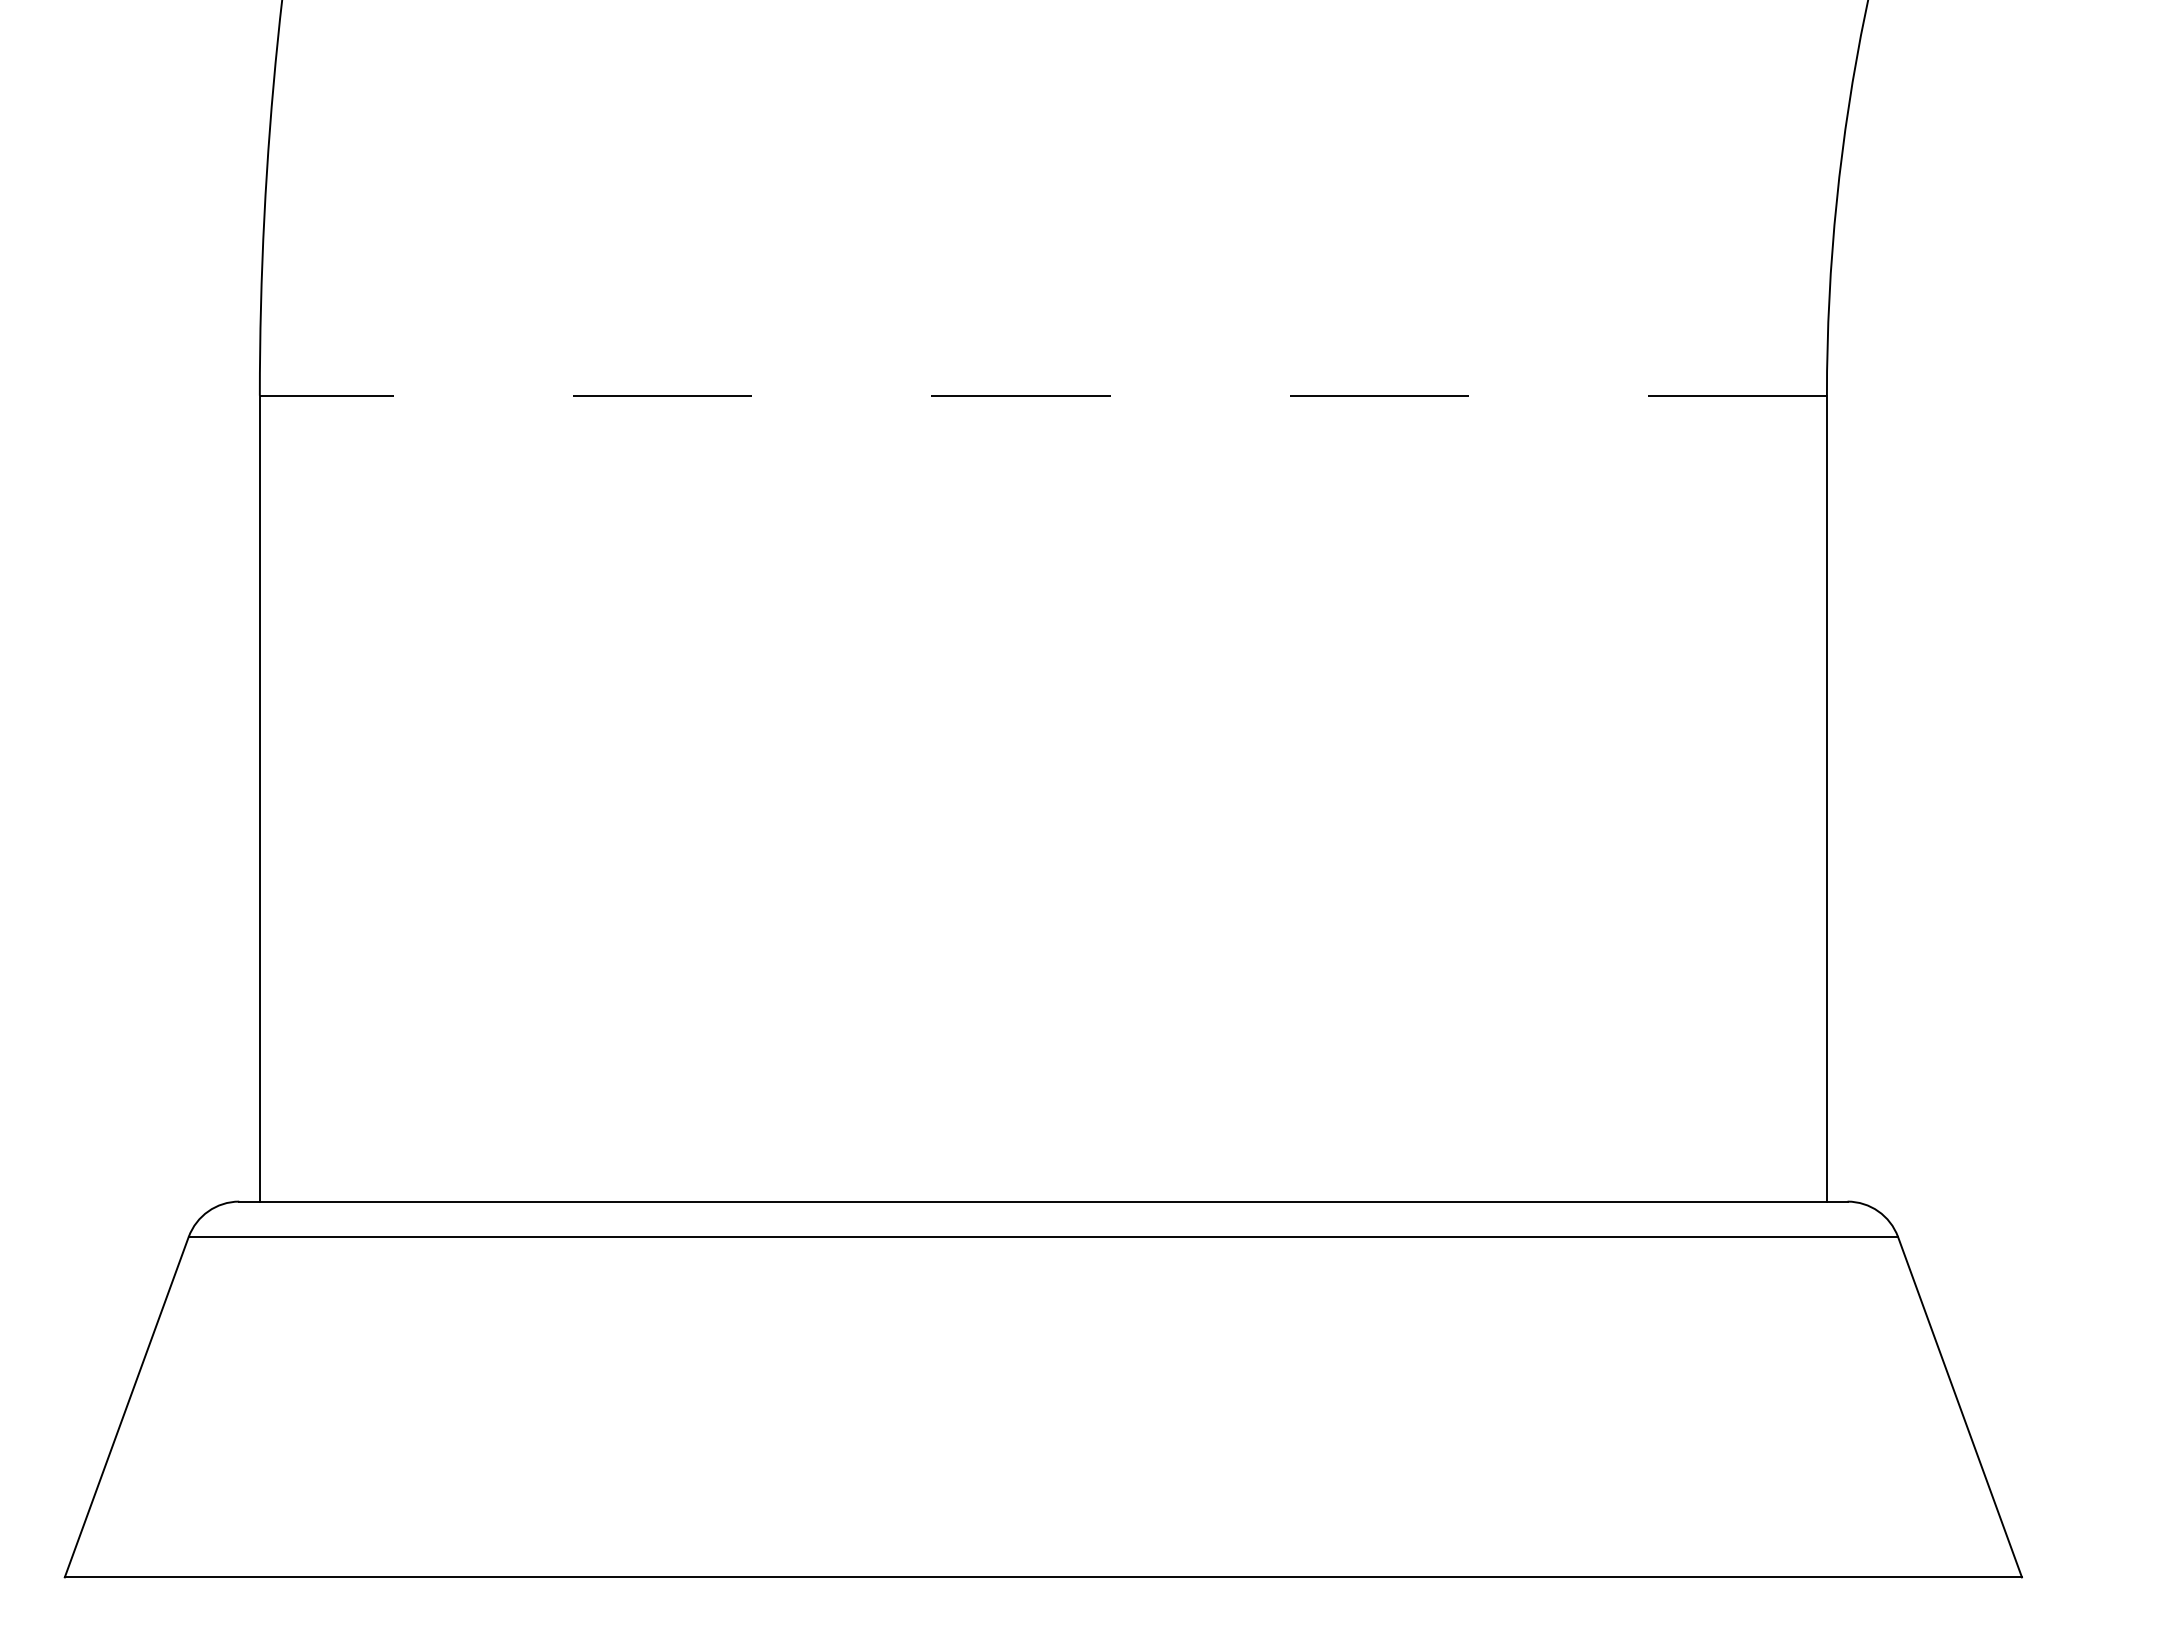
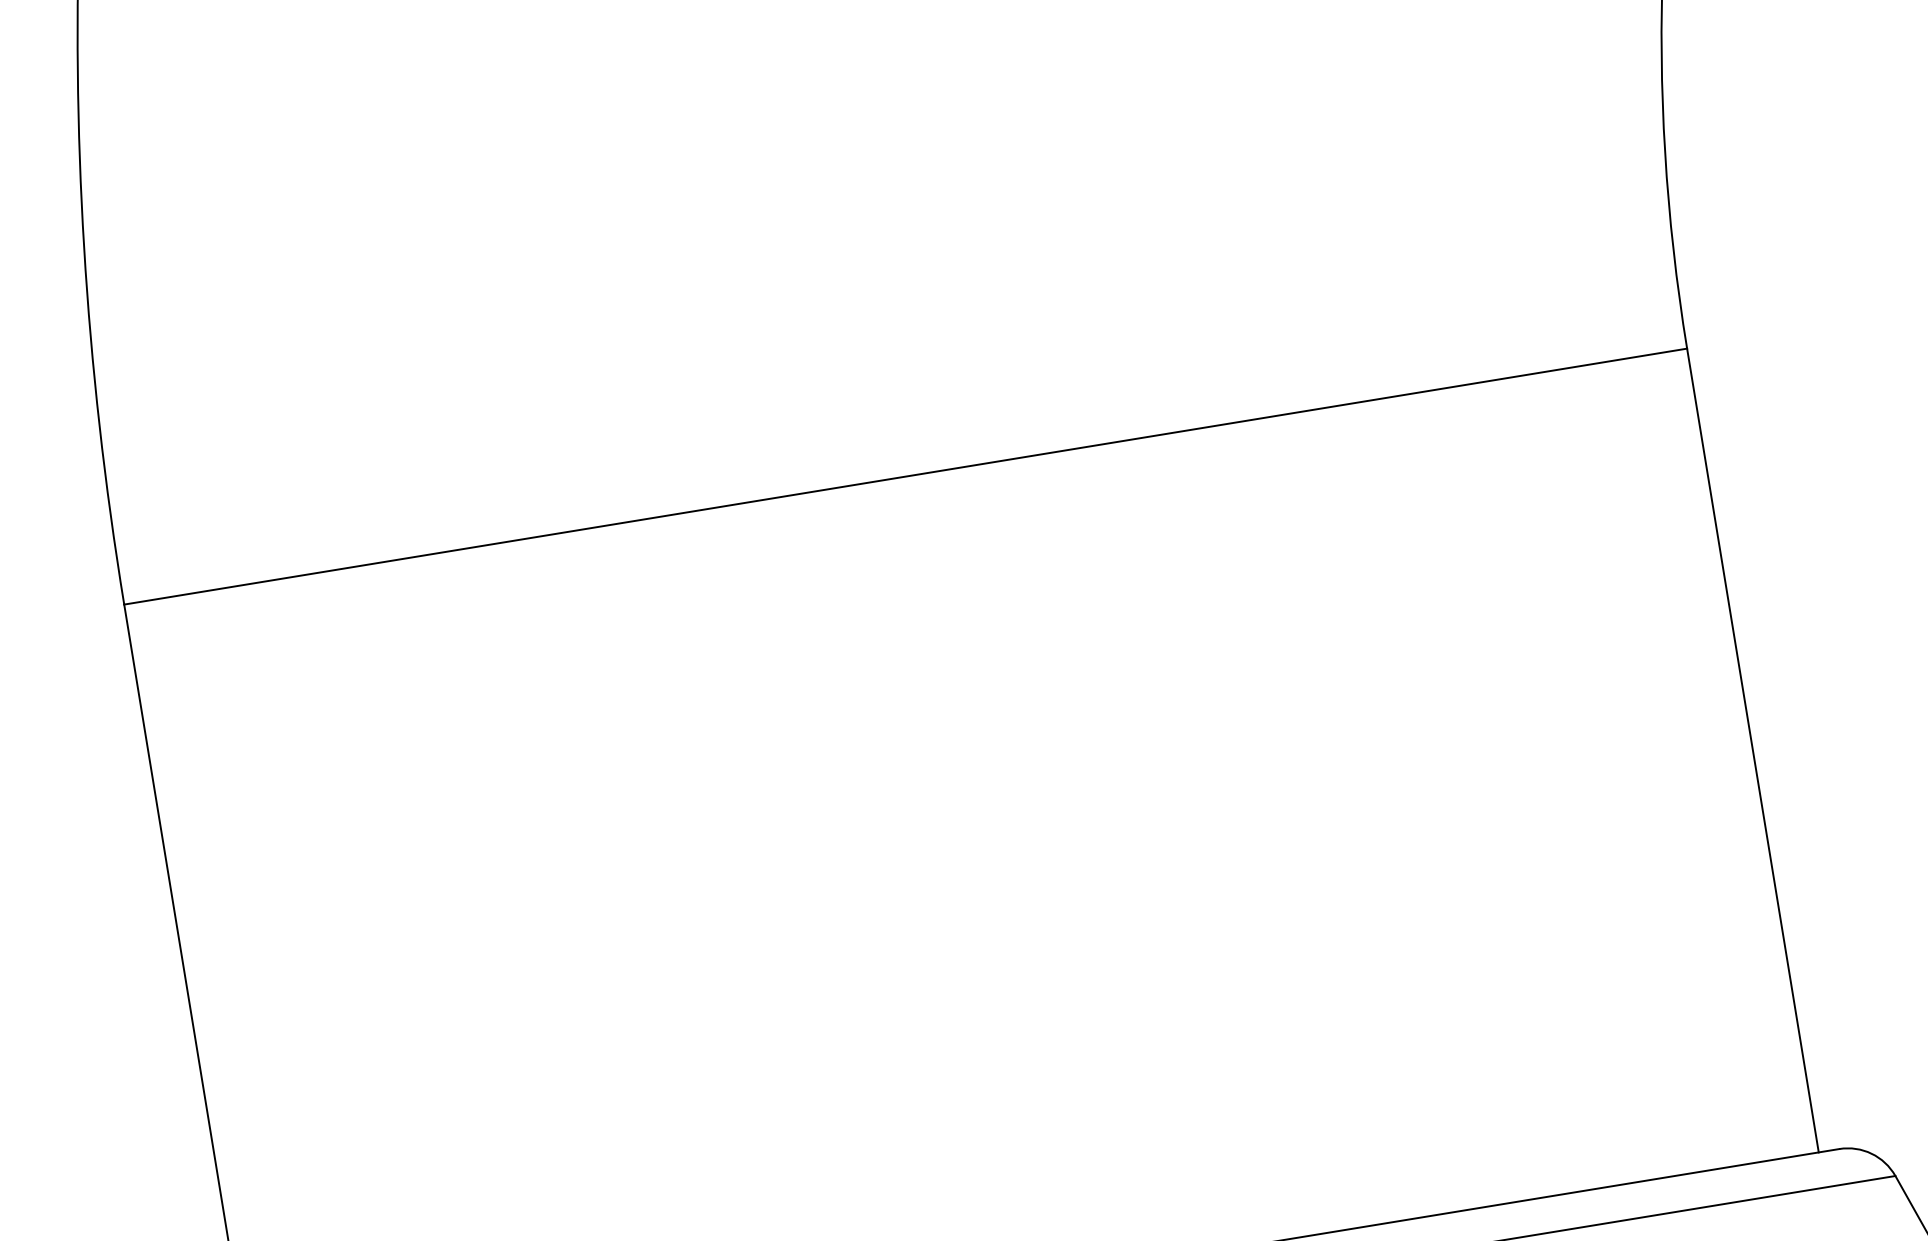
line: (1043, 395) -> (905, 476), dashed -> solid

